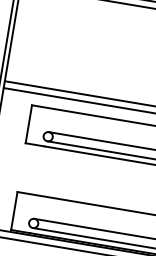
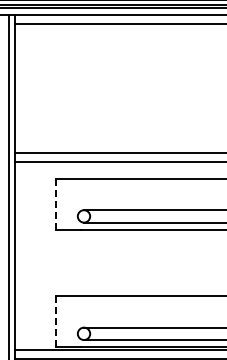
line: (28, 124) -> (55, 204), solid -> dashed
line: (14, 210) -> (55, 321), solid -> dashed

